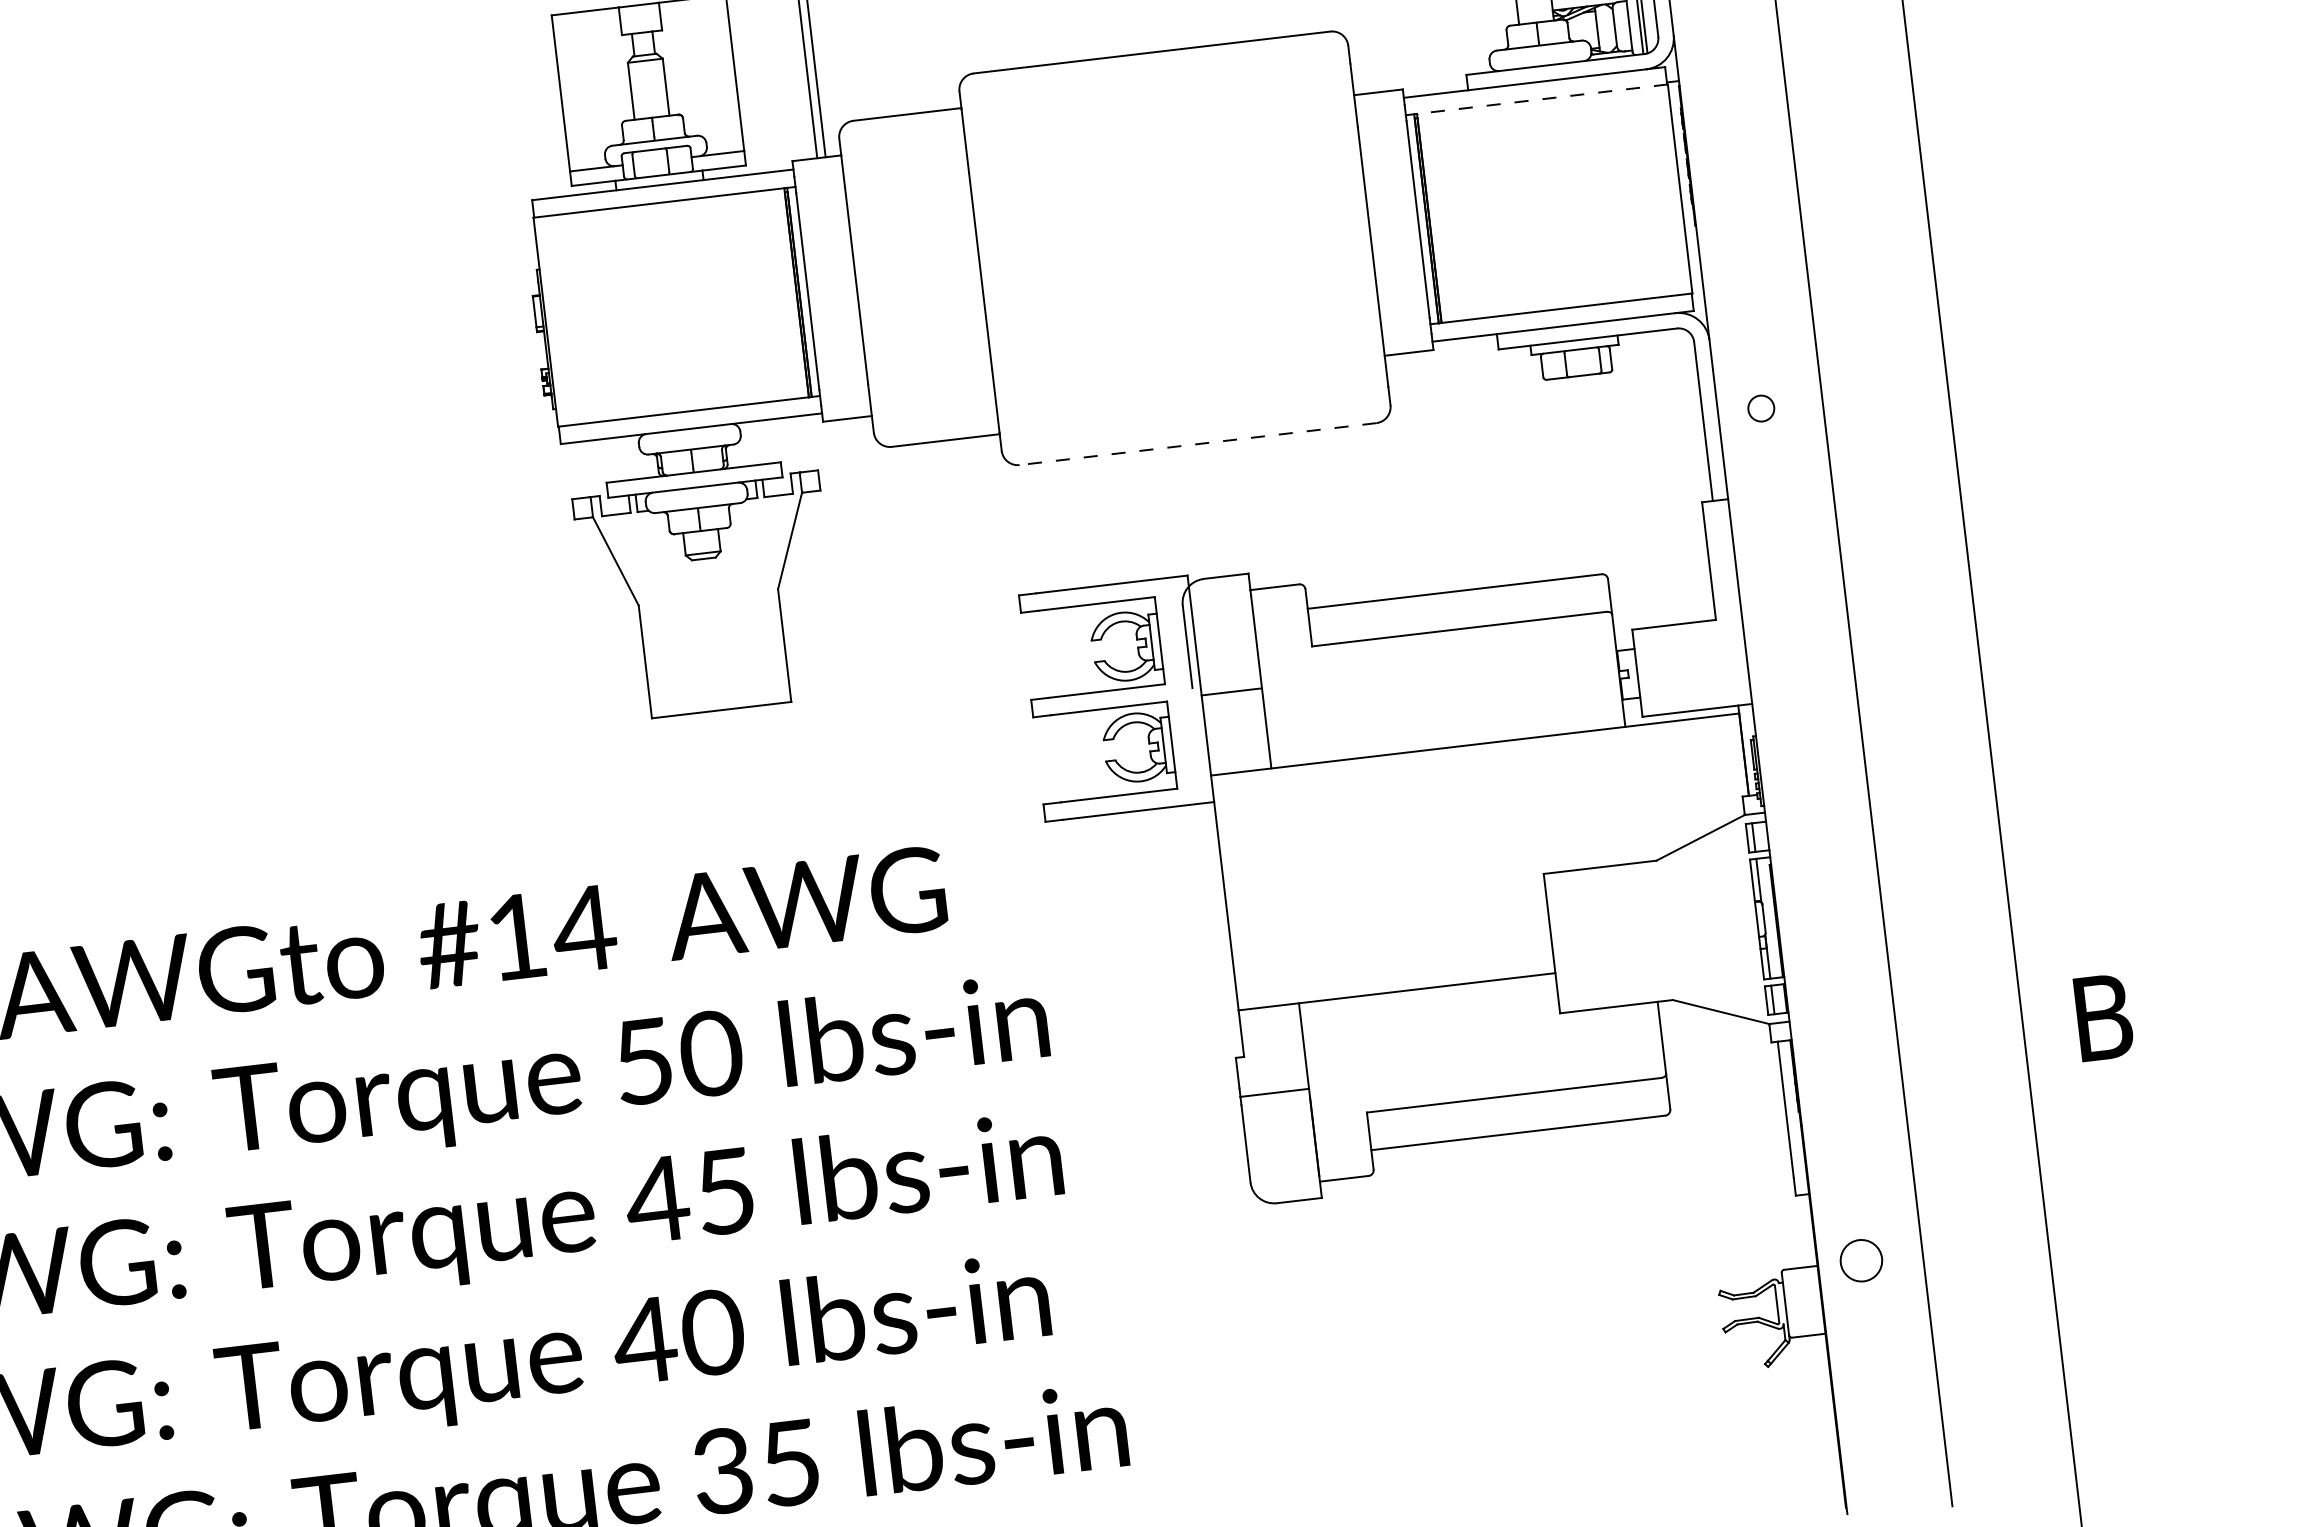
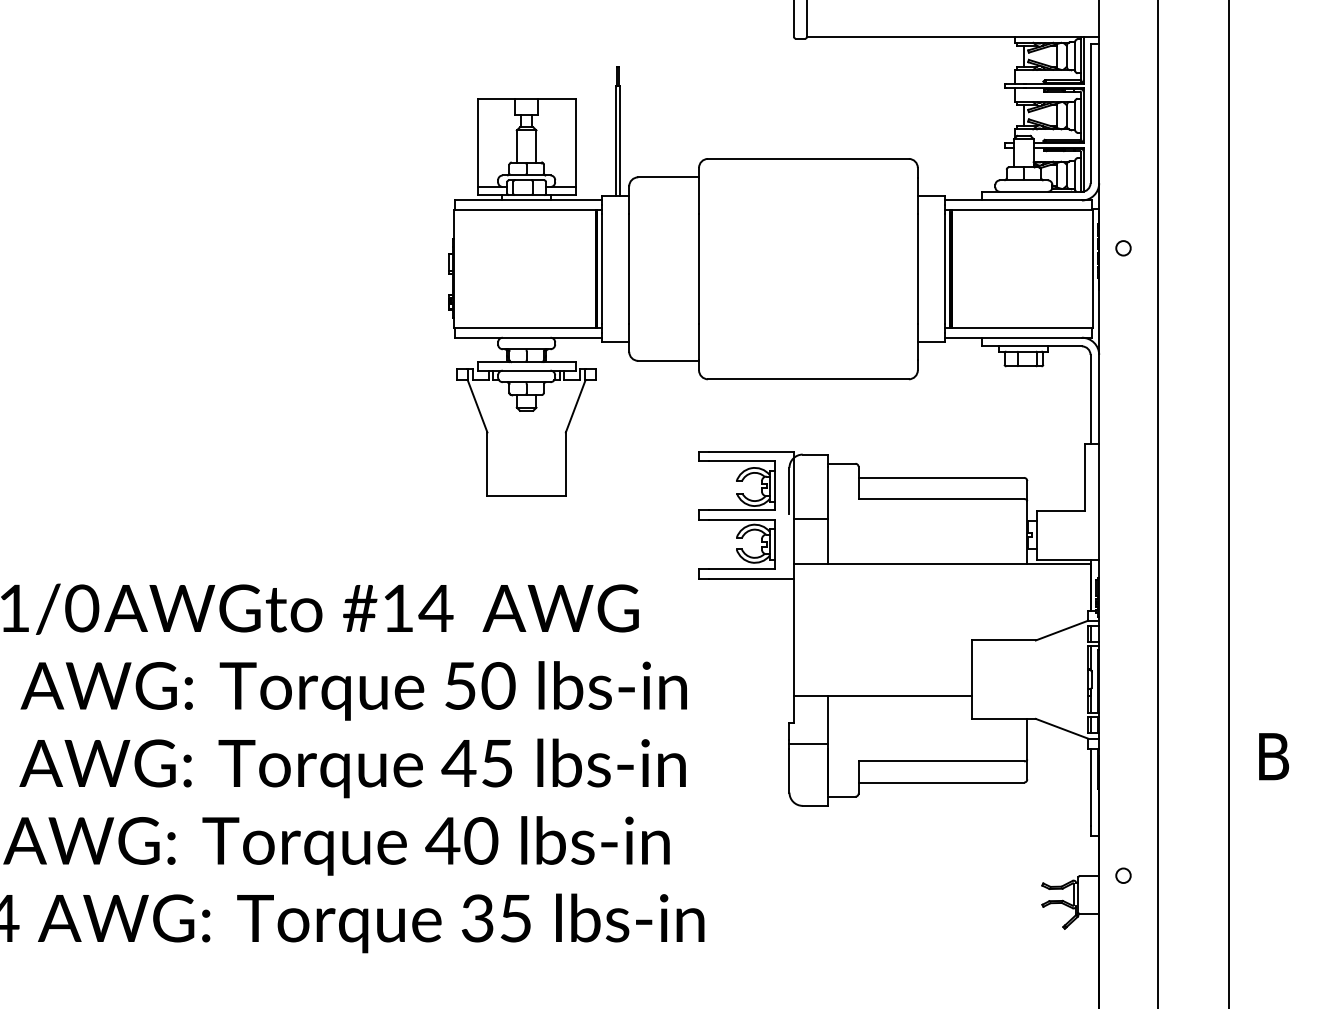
line: (1543, 99) -> (1022, 210), dashed -> solid
circle: (1761, 408) -> (1123, 248), moved
line: (1196, 444) -> (807, 379), dashed -> solid
circle: (1861, 1259) -> (1123, 875), size x0.62

